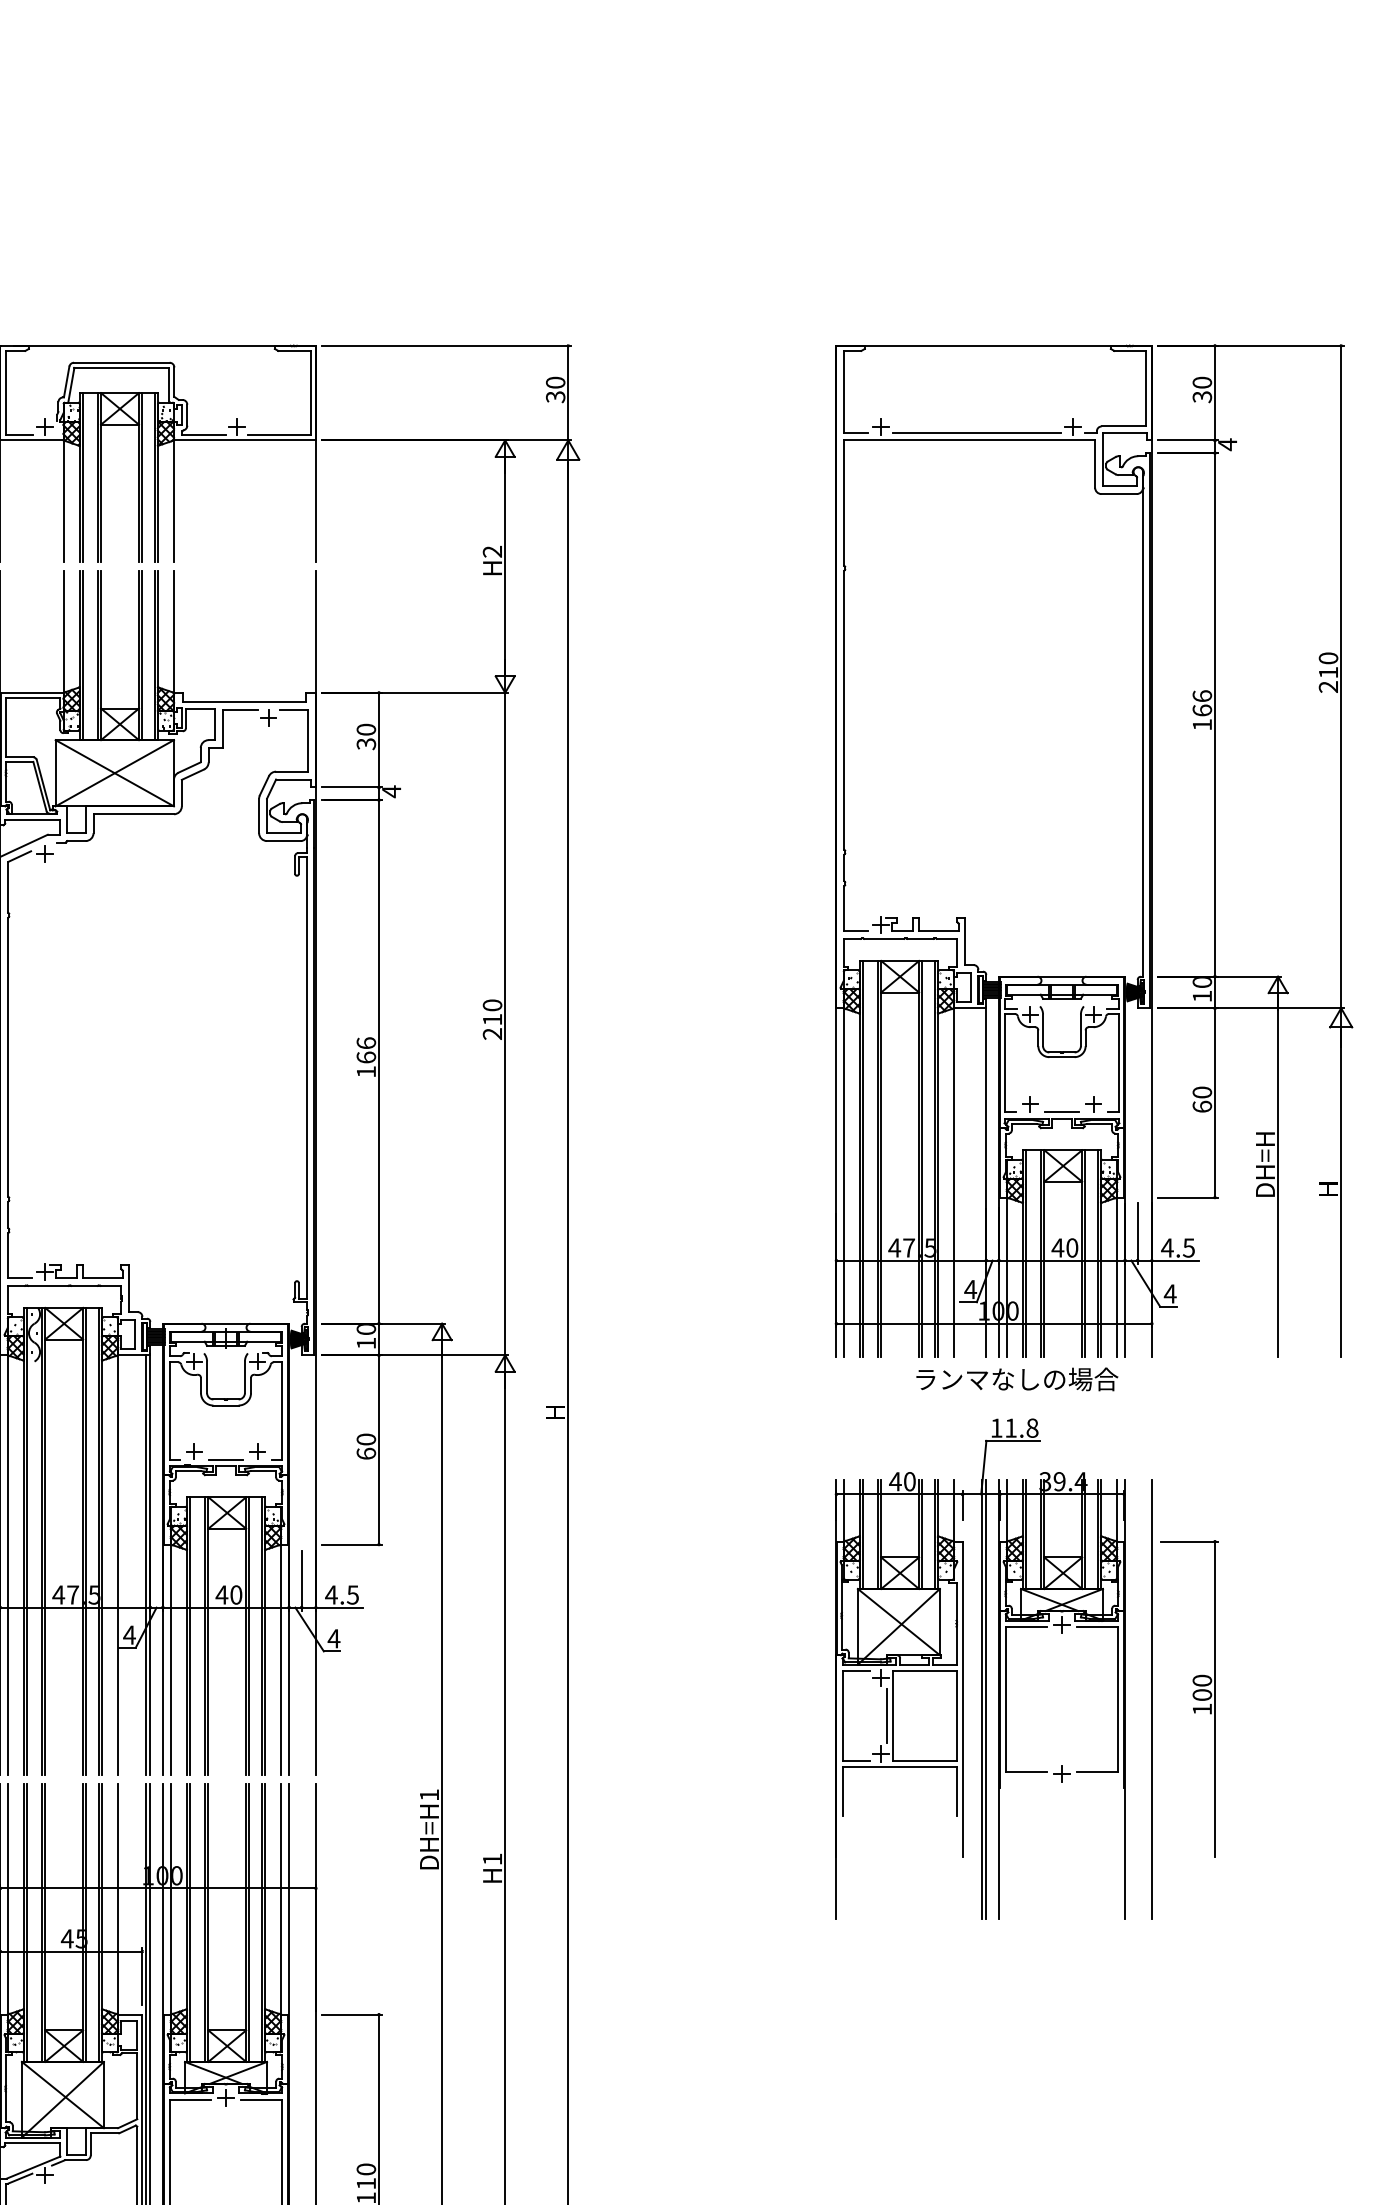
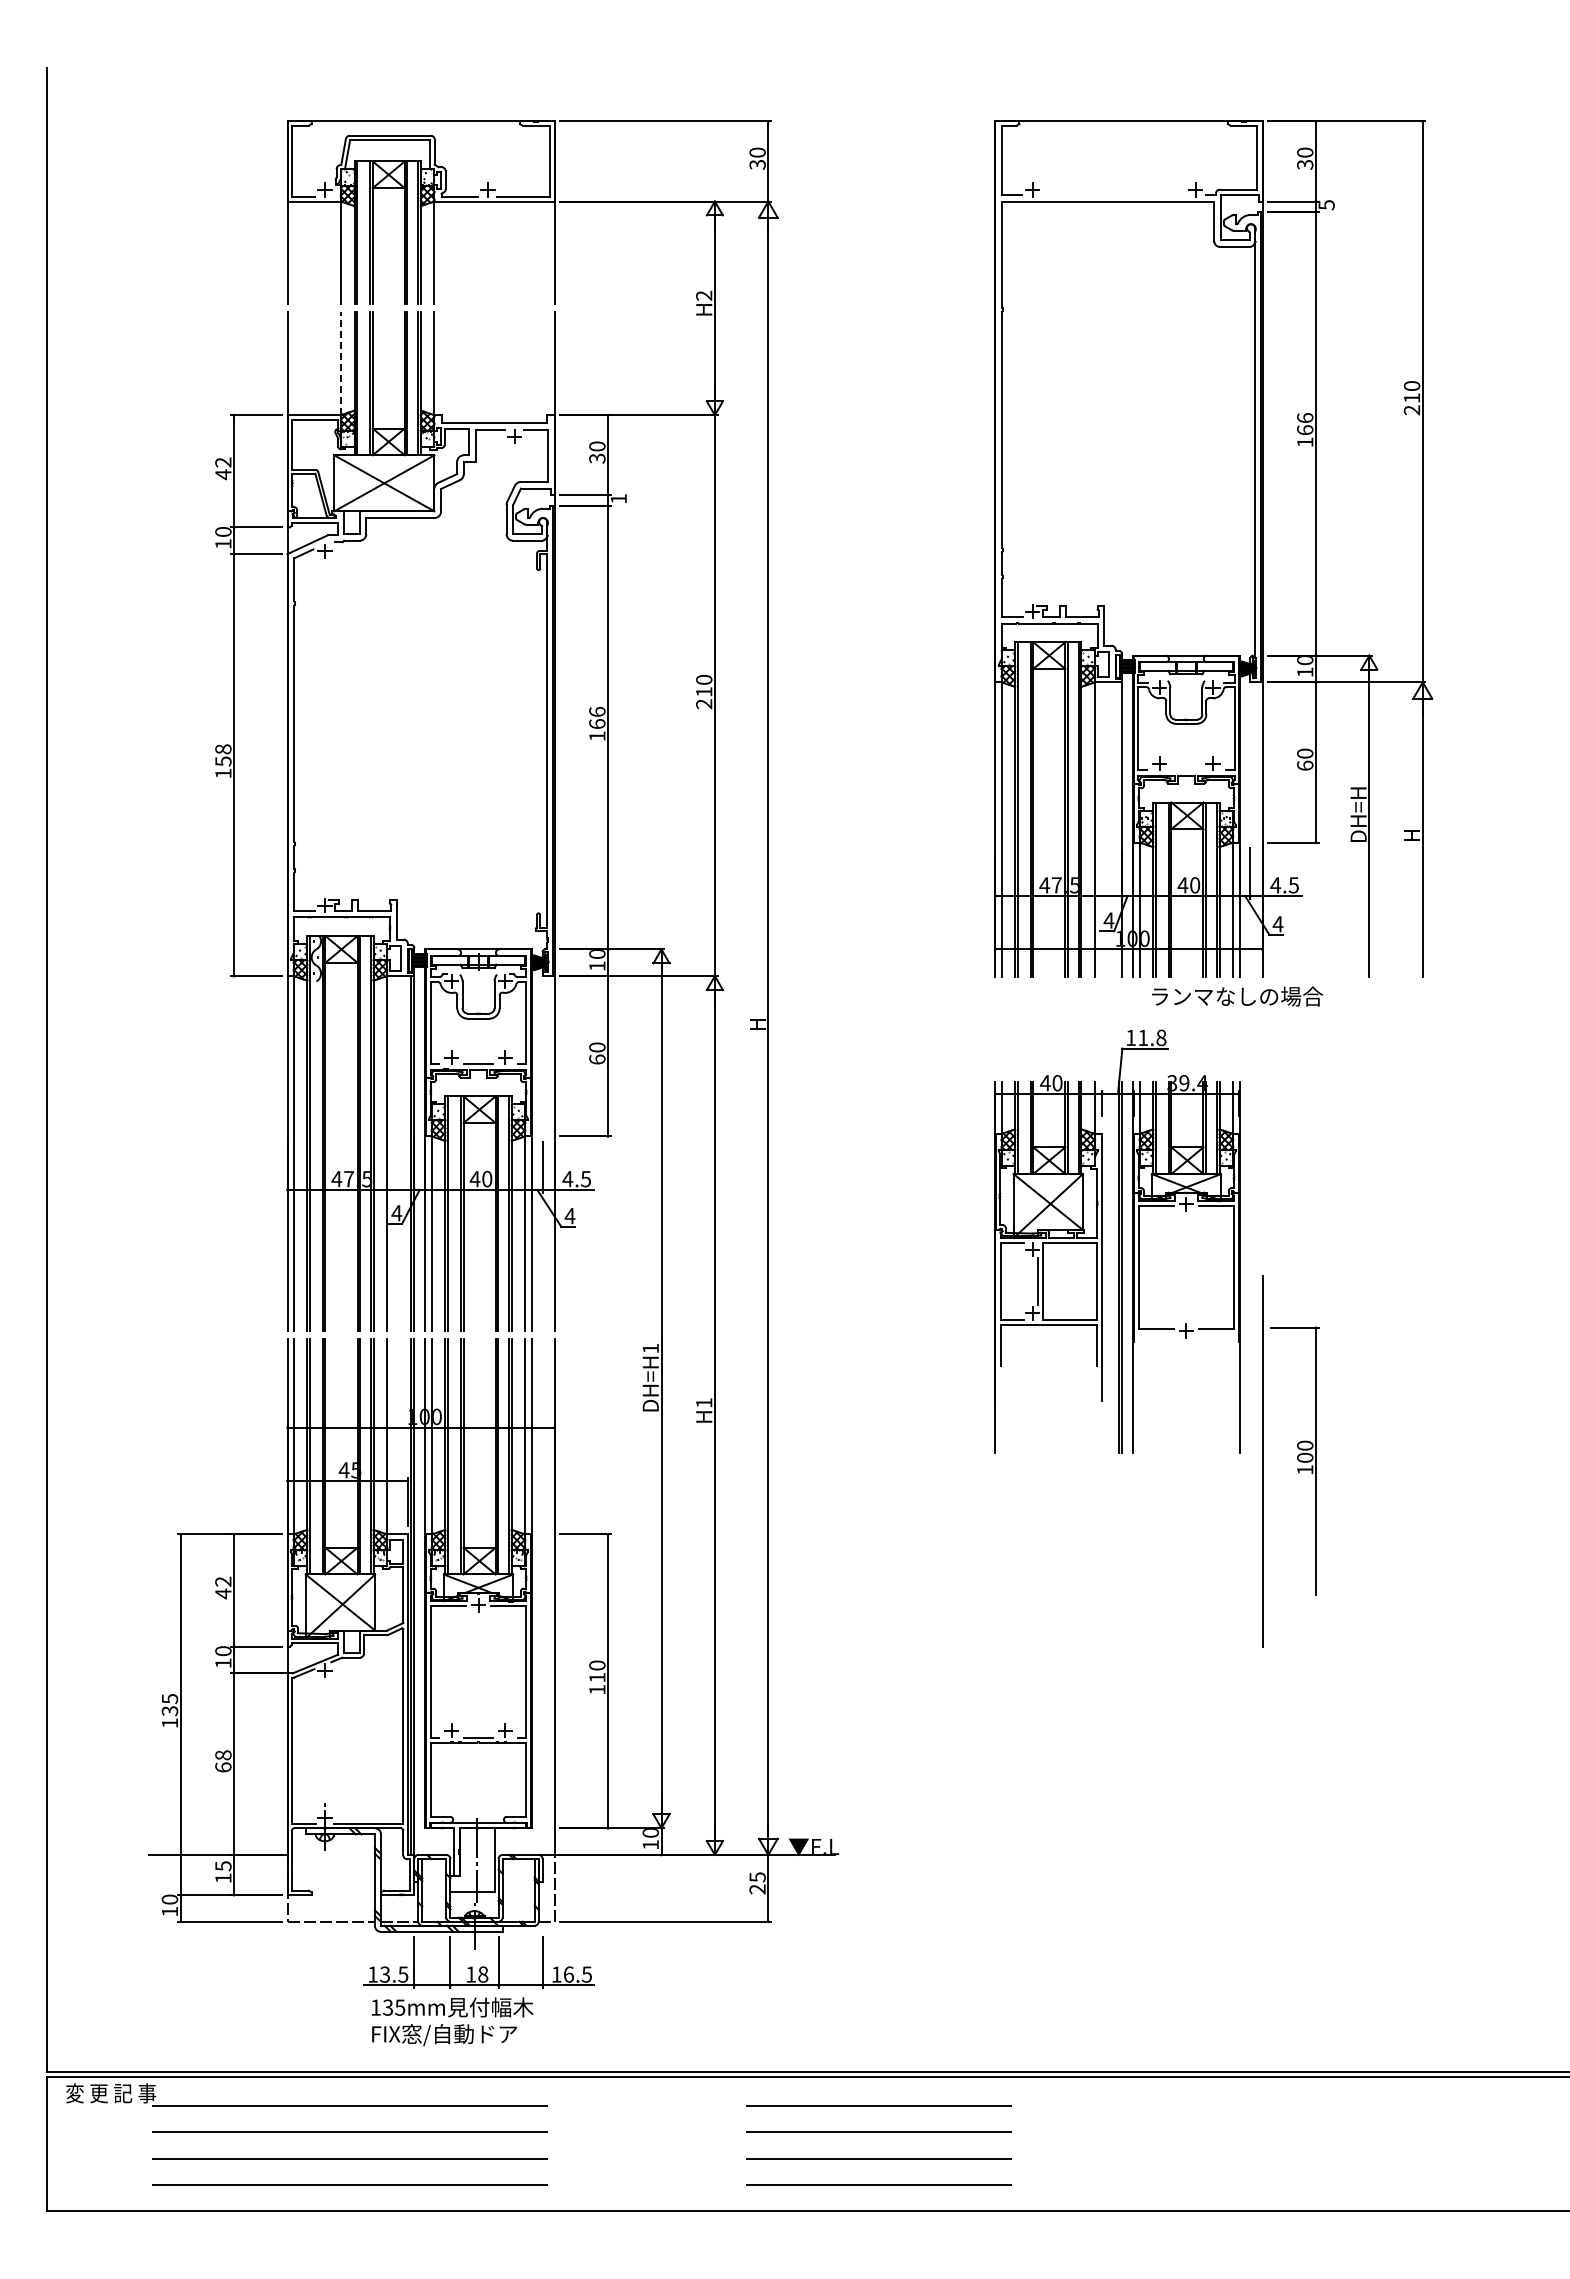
line: (977, 432) -> (1114, 194), removed
text: (1227, 443) -> (1326, 204), 4 -> 5
line: (63, 631) -> (340, 363), solid -> dashed
text: (391, 791) -> (618, 498), 4 -> 1
line: (1062, 1112) -> (1186, 770), removed
text: (1017, 1379) -> (1237, 996), moved
part: (1193, 1698) -> (1297, 1460), moved

